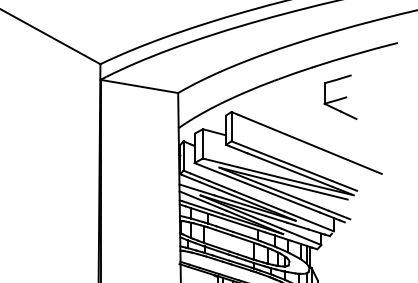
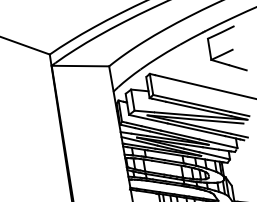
part: (340, 97) -> (226, 50), size x1.43

